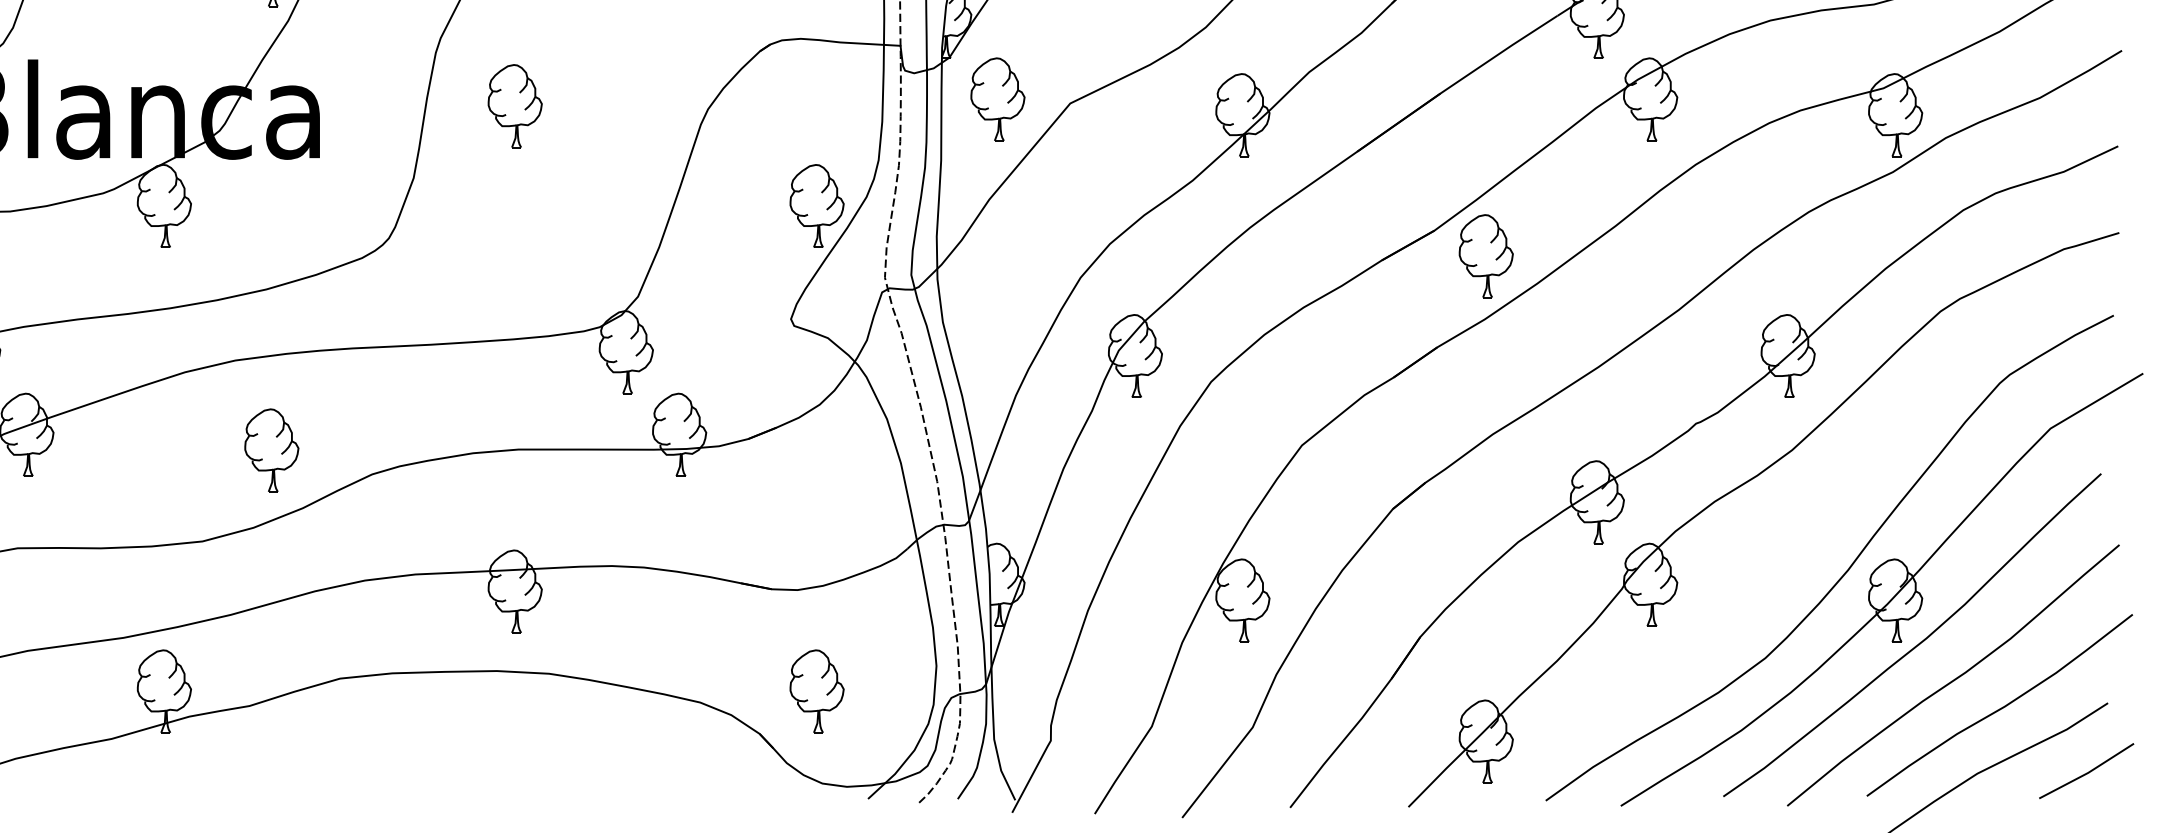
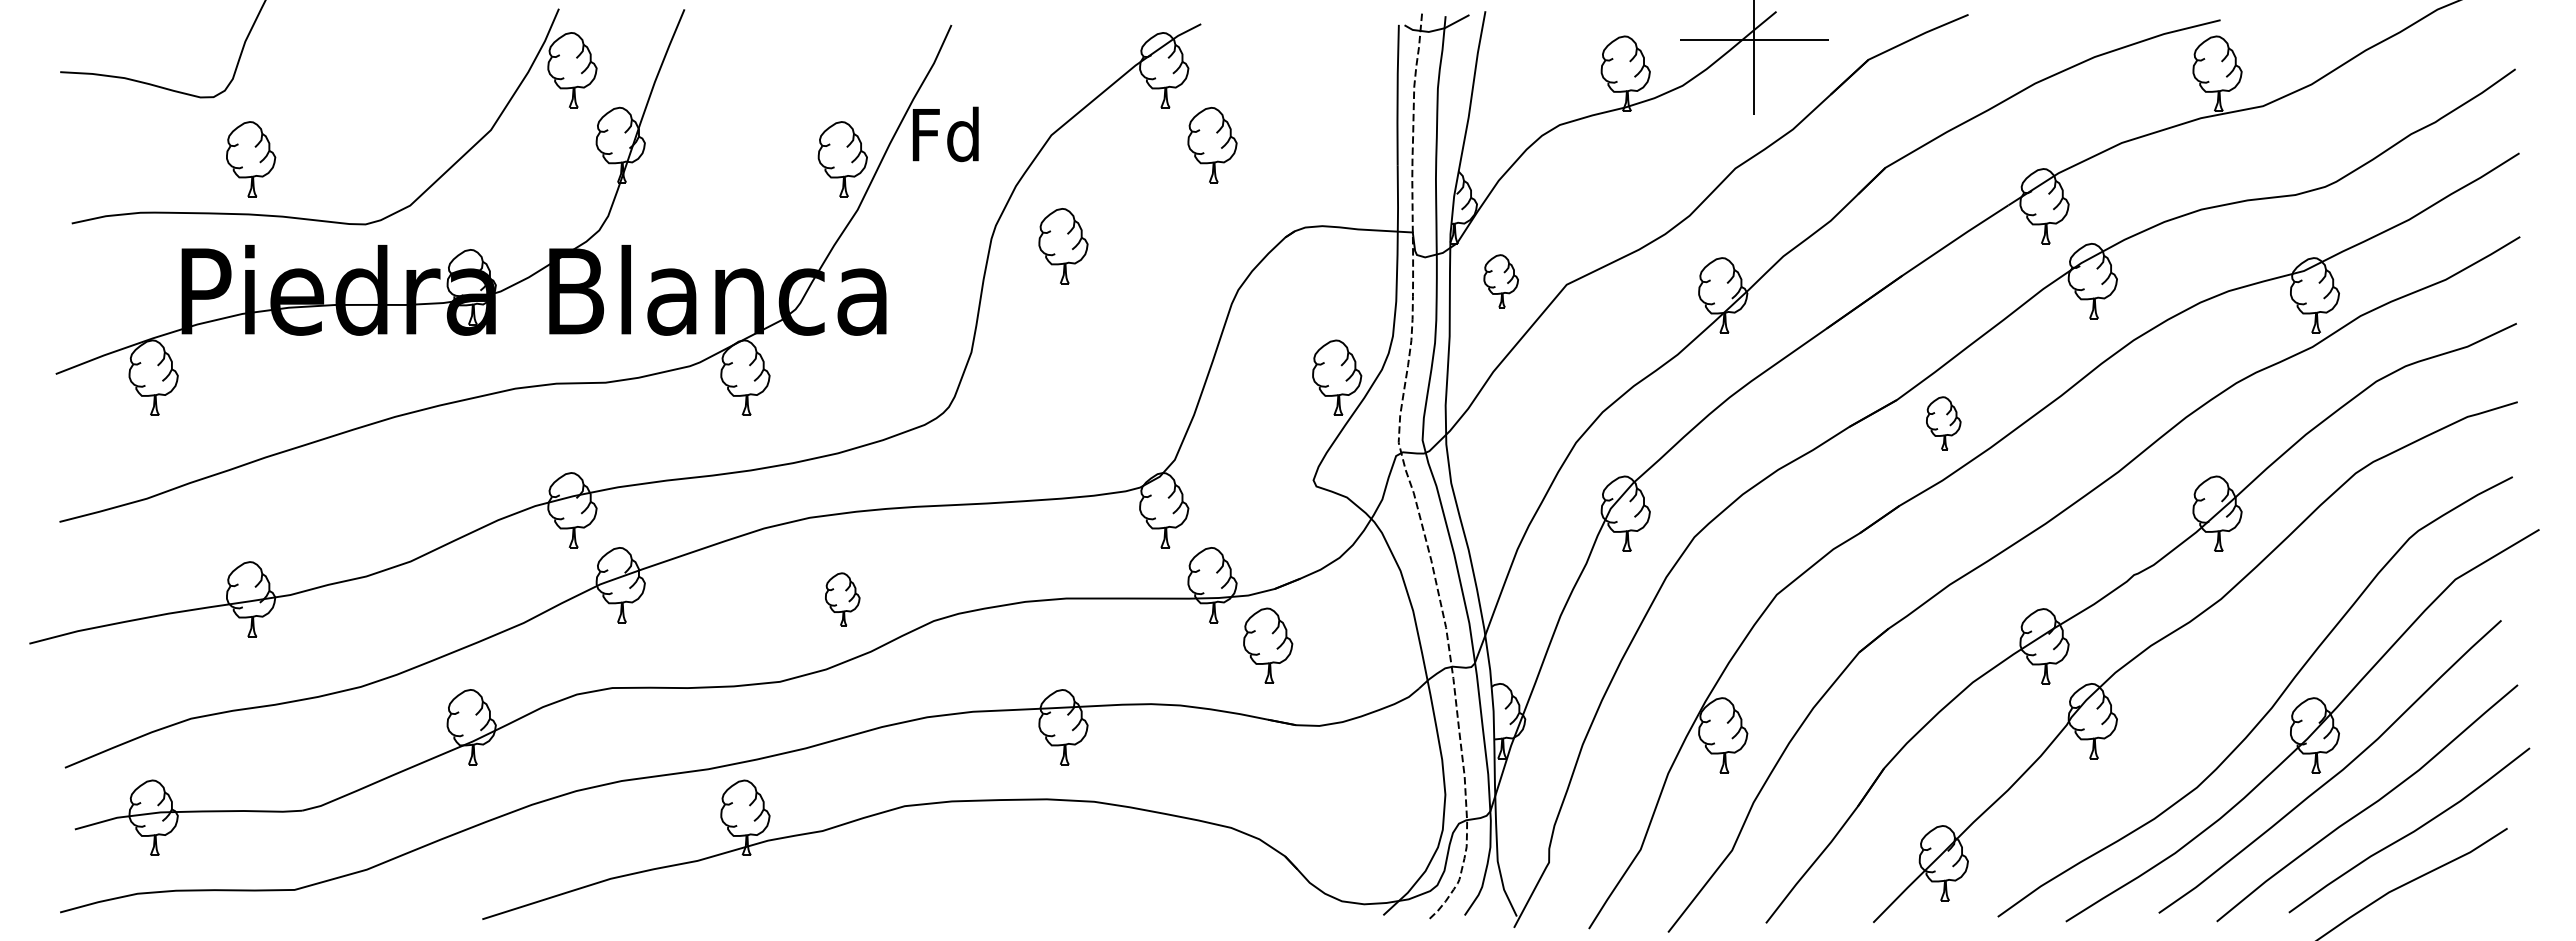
part: (998, 99) -> (1501, 281), size x0.7
part: (515, 106) -> (1063, 246), moved
part: (1485, 256) -> (1943, 423), size x0.7
part: (271, 450) -> (842, 599), size x0.7
part: (817, 691) -> (1268, 645), moved
line: (2088, 771) -> (2489, 890), removed

